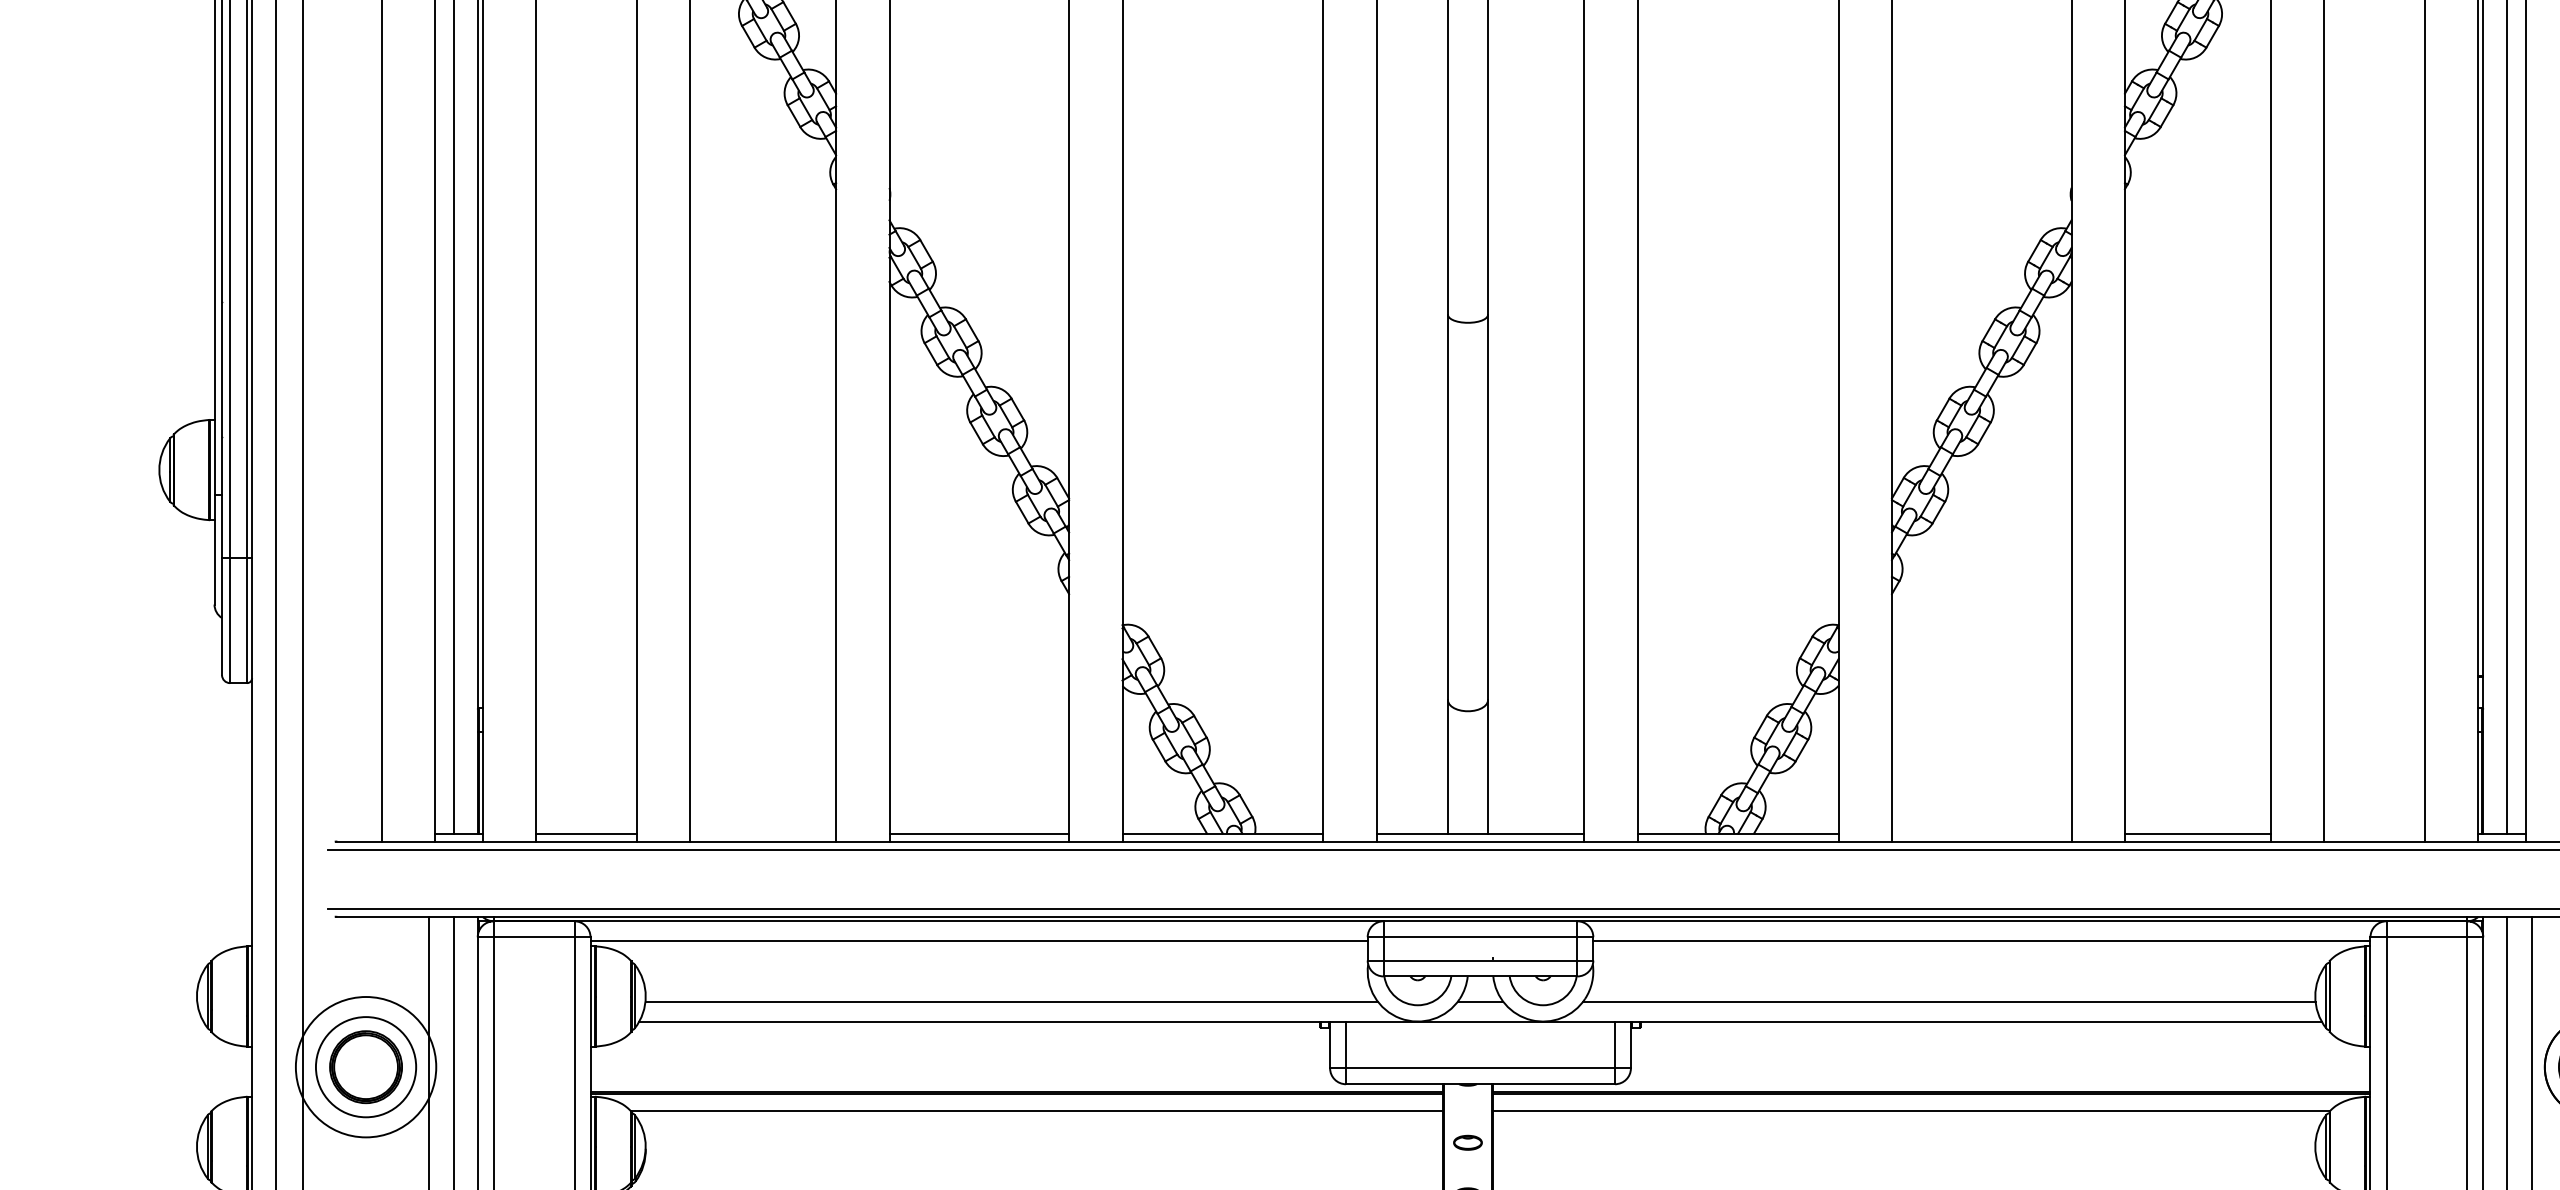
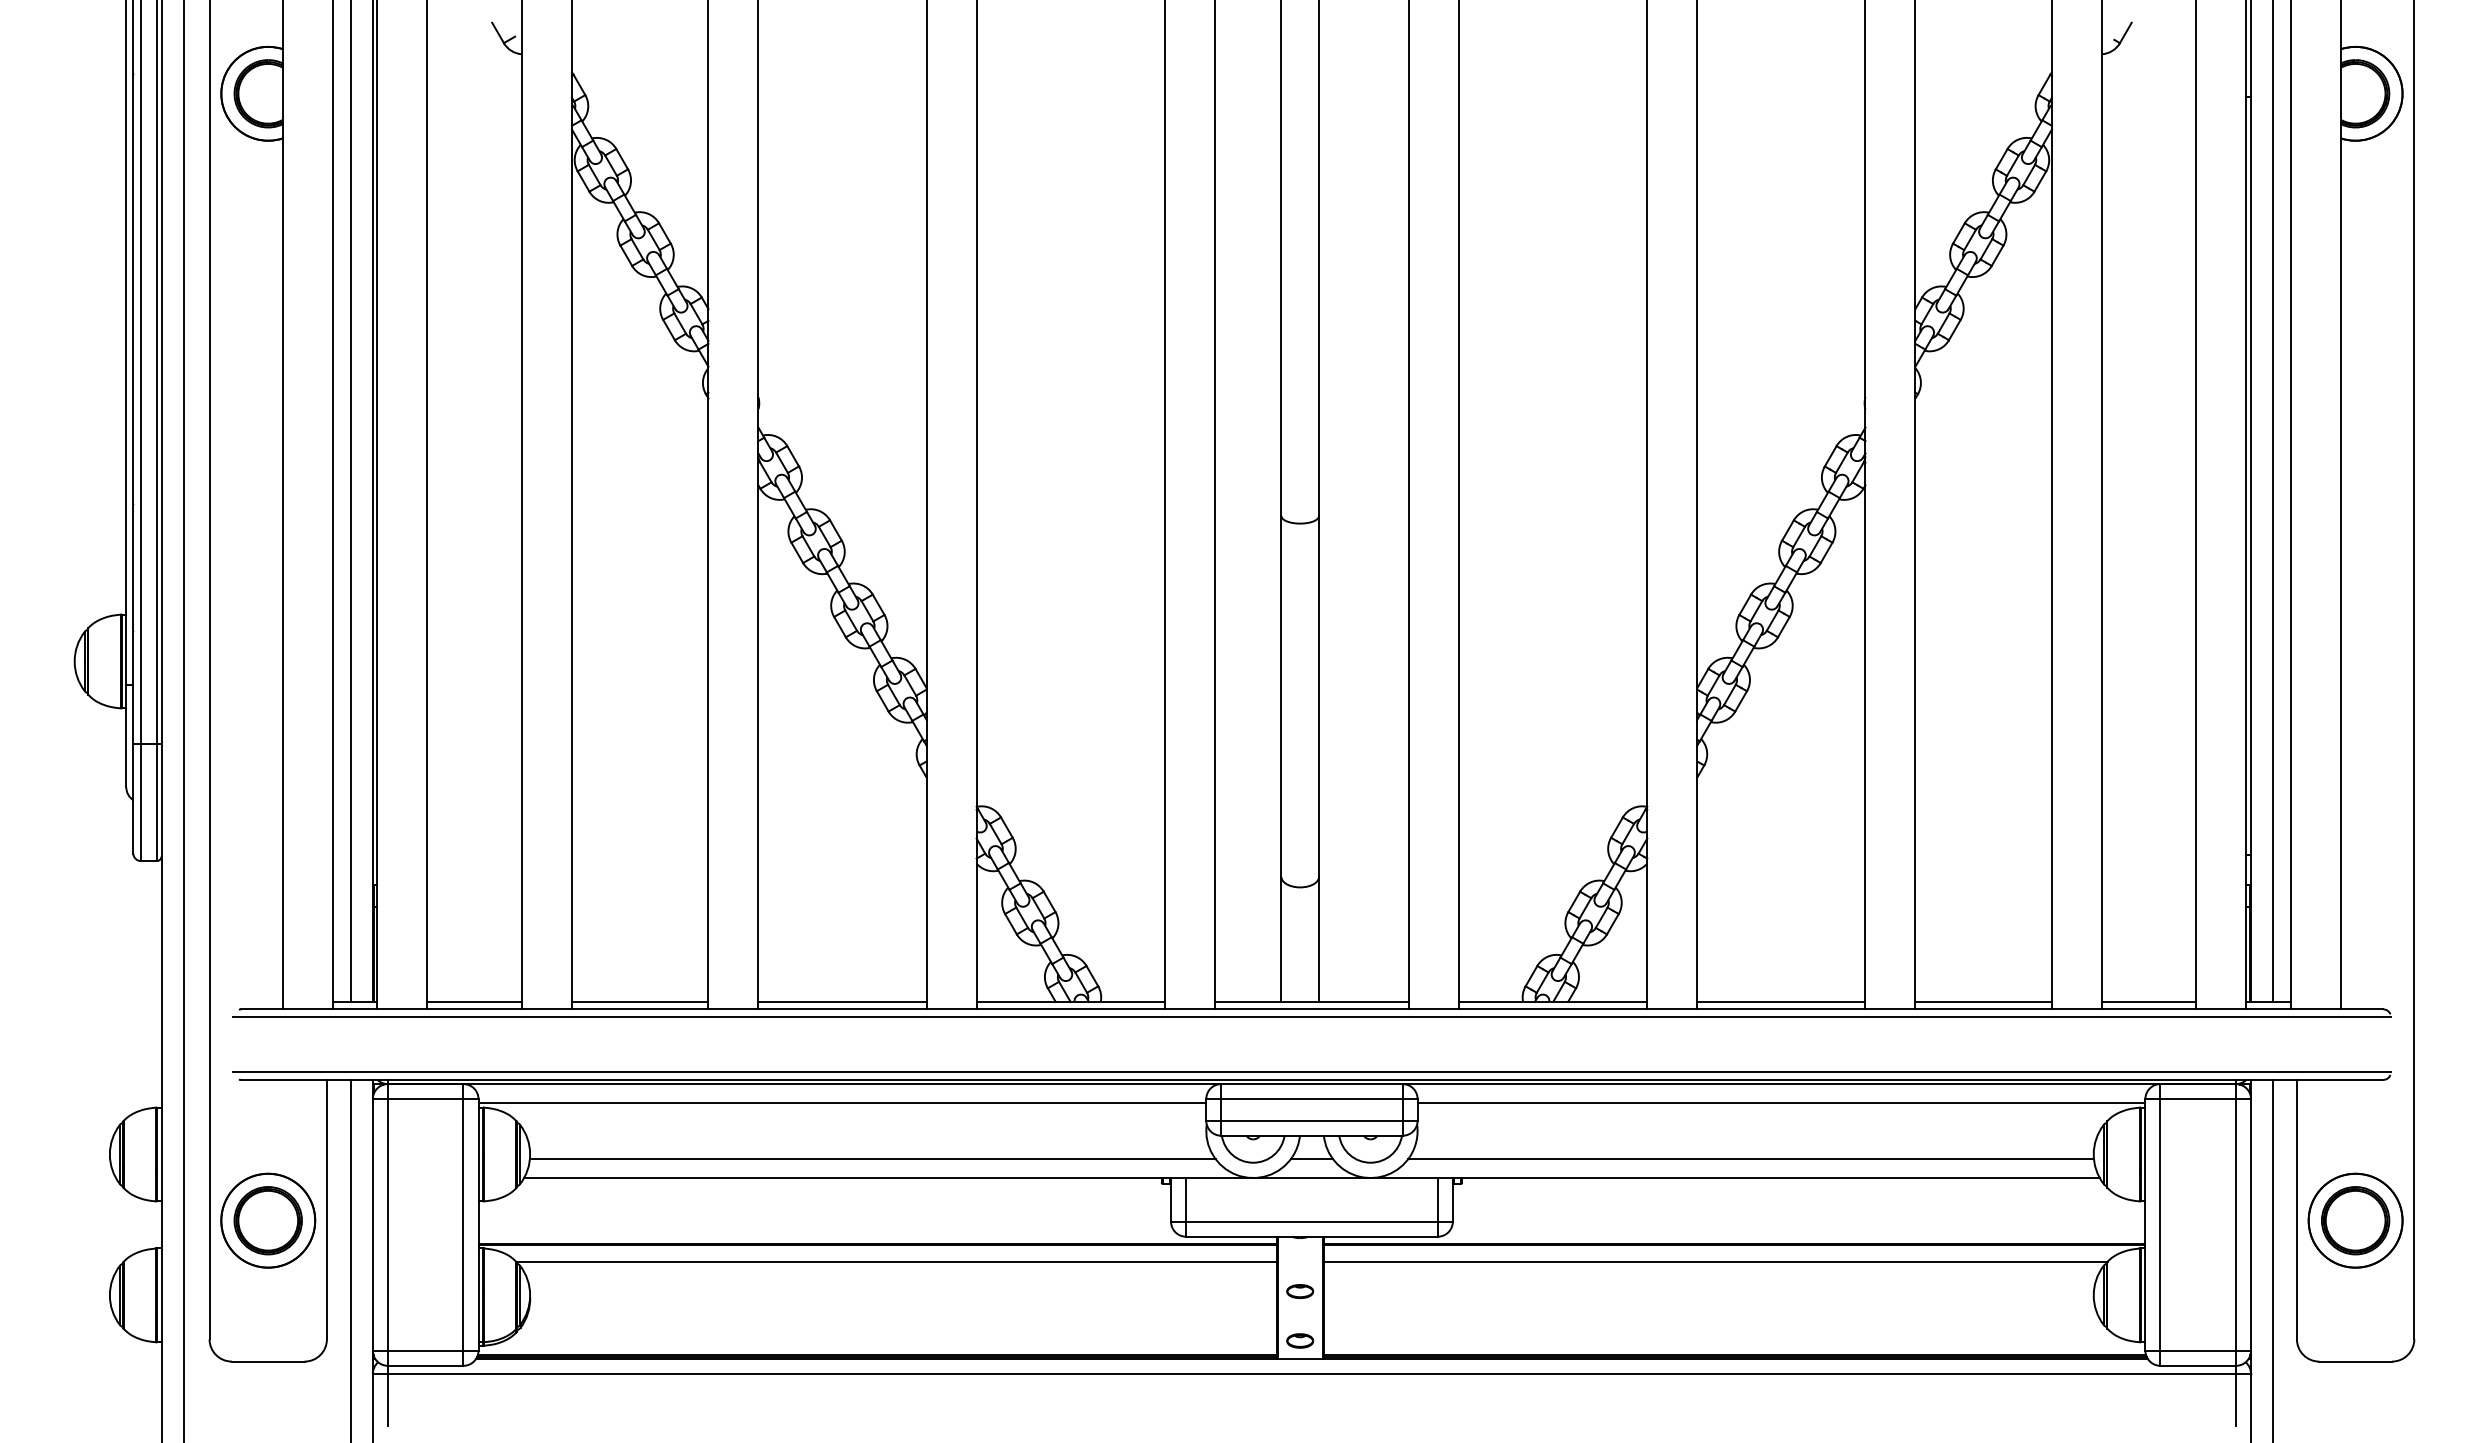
line: (762, 833) -> (639, 1001), added
line: (1981, 833) -> (1781, 1001), added
line: (2373, 833) -> (2148, 1001), added
circle: (366, 1066) -> (268, 1220), size x0.71

